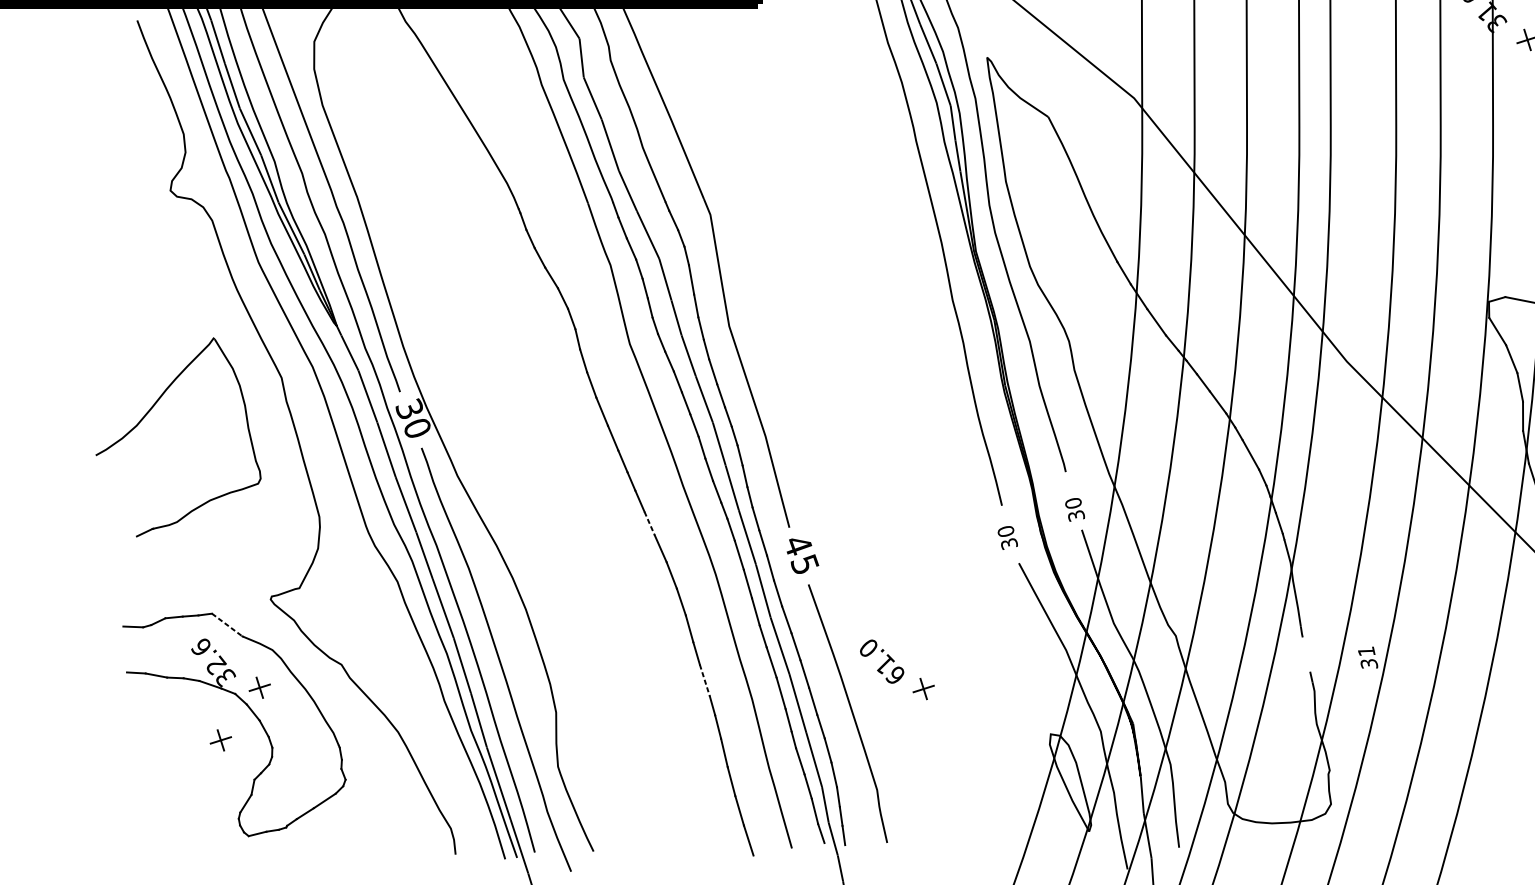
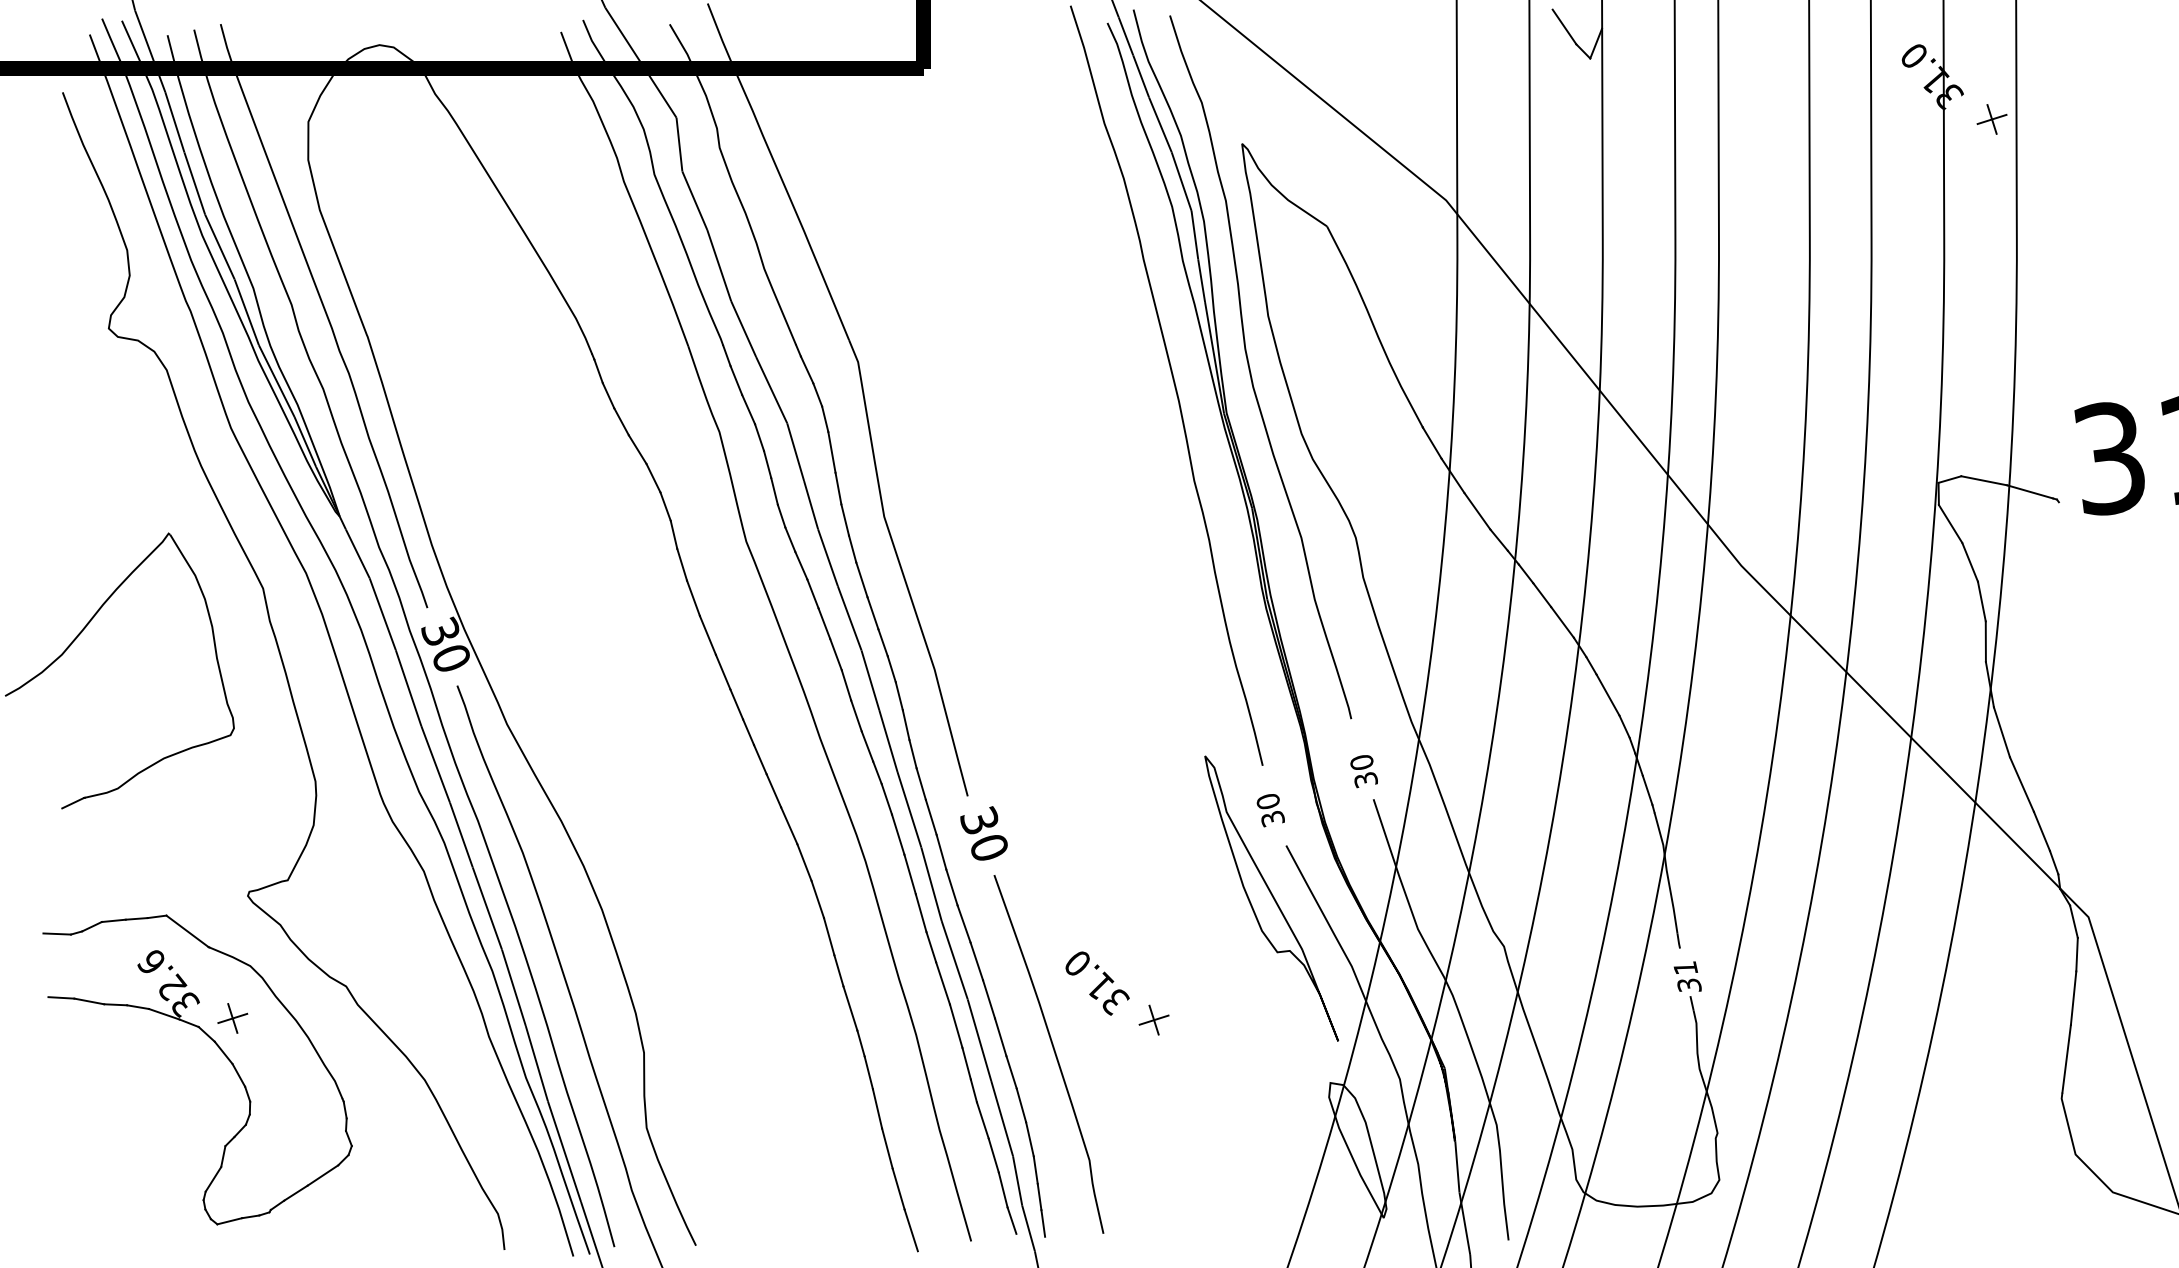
line: (650, 524) -> (774, 791), dashed -> solid
text: (801, 554) -> (984, 833), 45 -> 30
part: (1008, 601) -> (1271, 898), added
line: (227, 625) -> (187, 931), dashed -> solid
text: (1367, 657) -> (1687, 976), moved
text: (895, 676) -> (1115, 1002), 61.0 -> 31.0
line: (704, 681) -> (850, 1009), dashed -> solid
part: (220, 740) -> (178, 1091), removed

